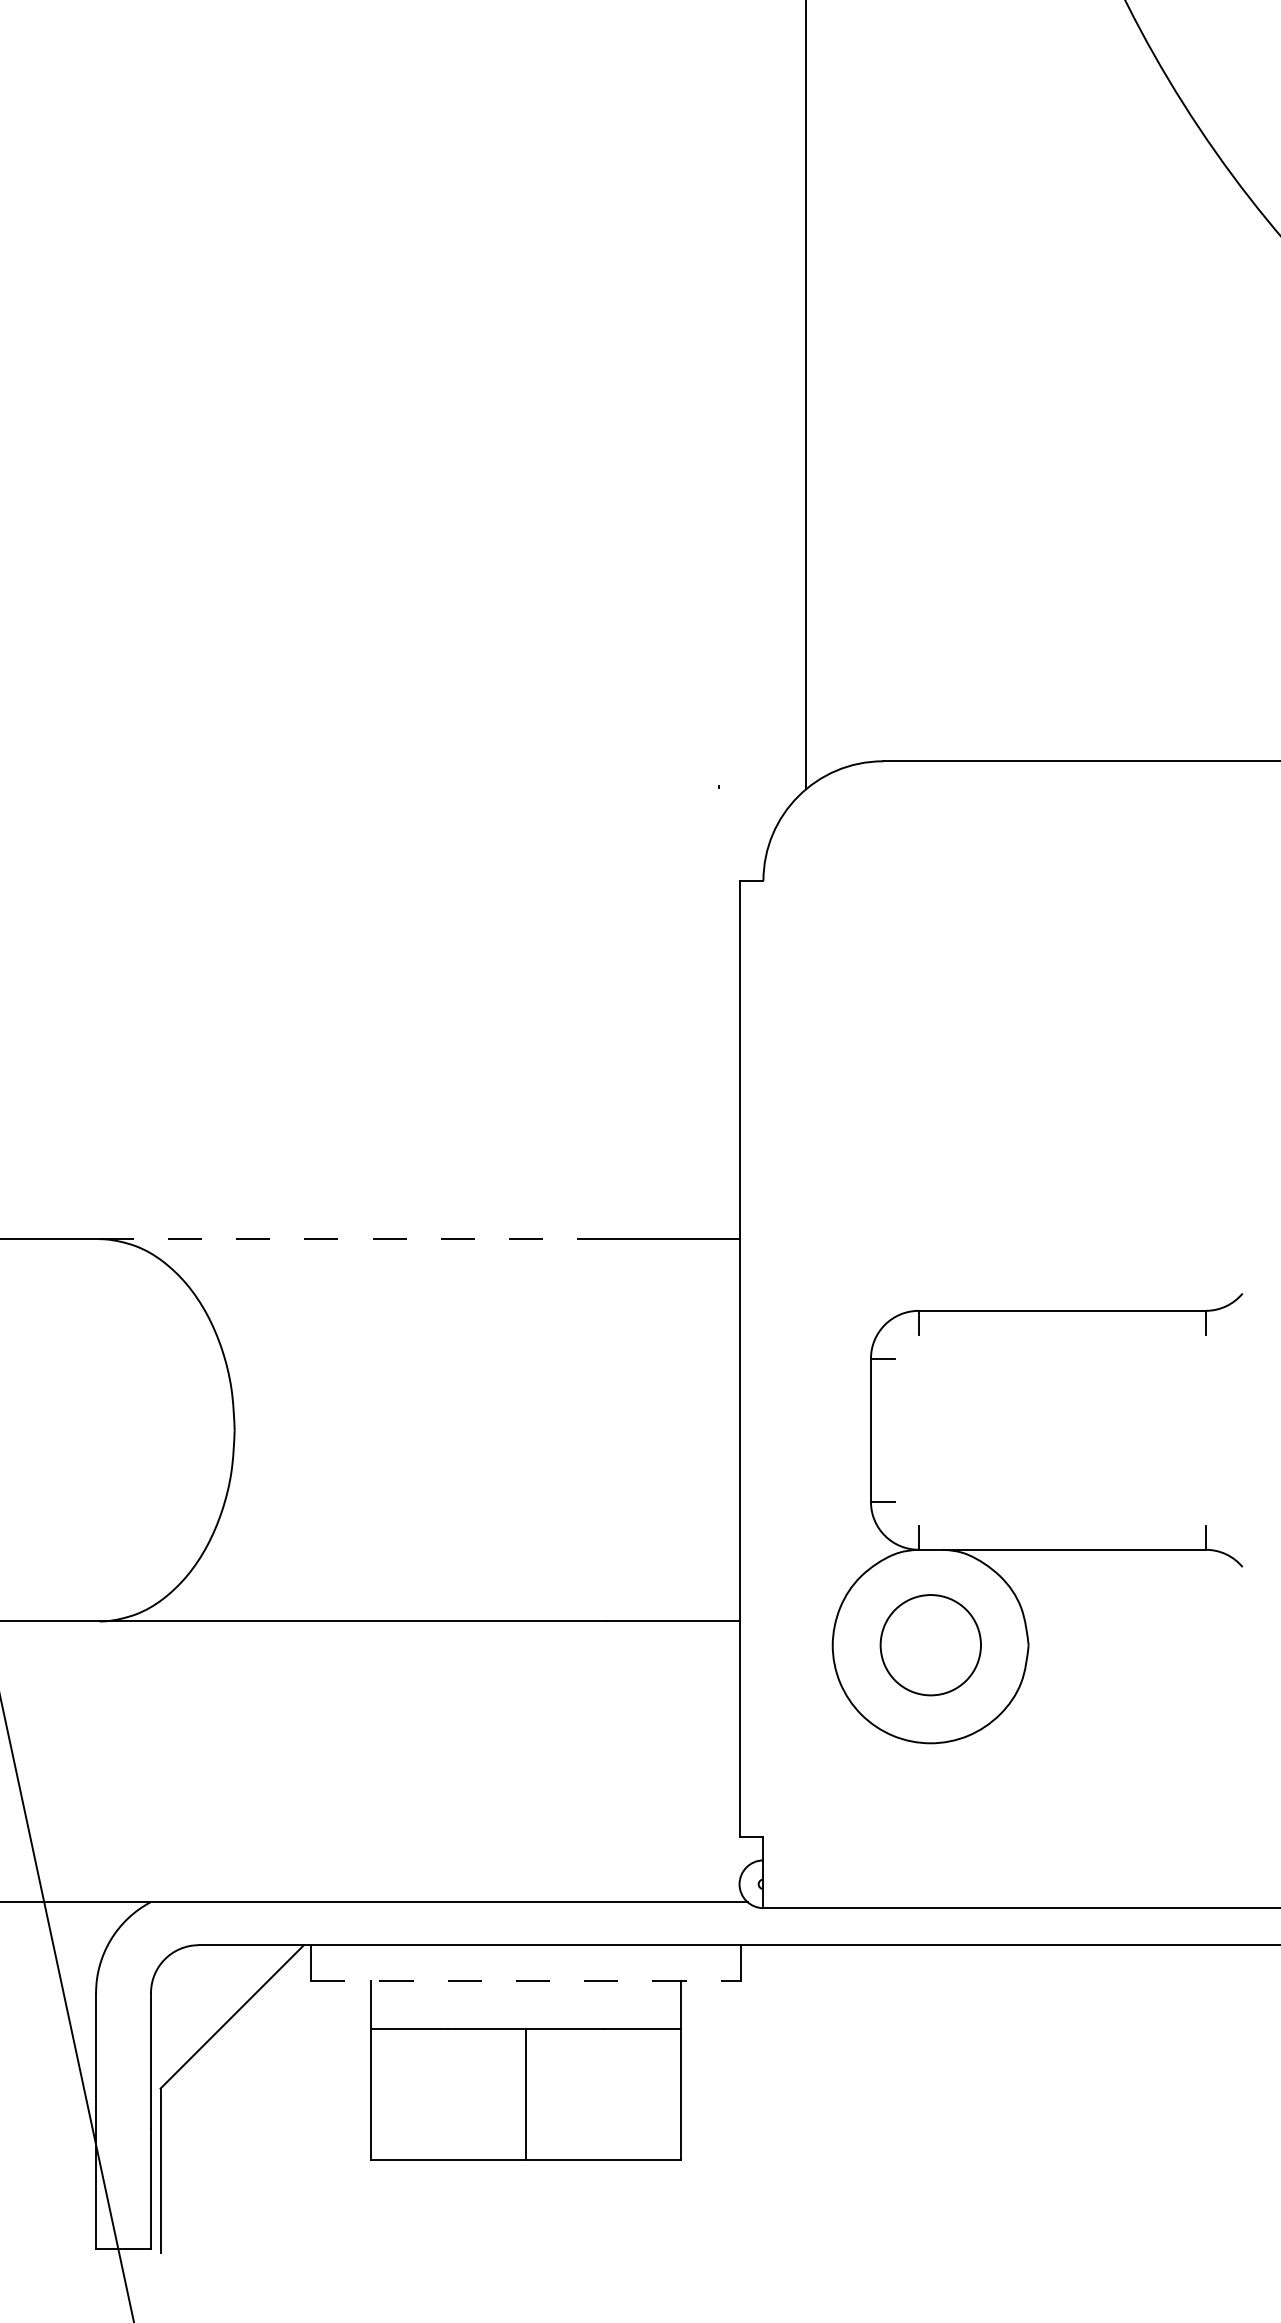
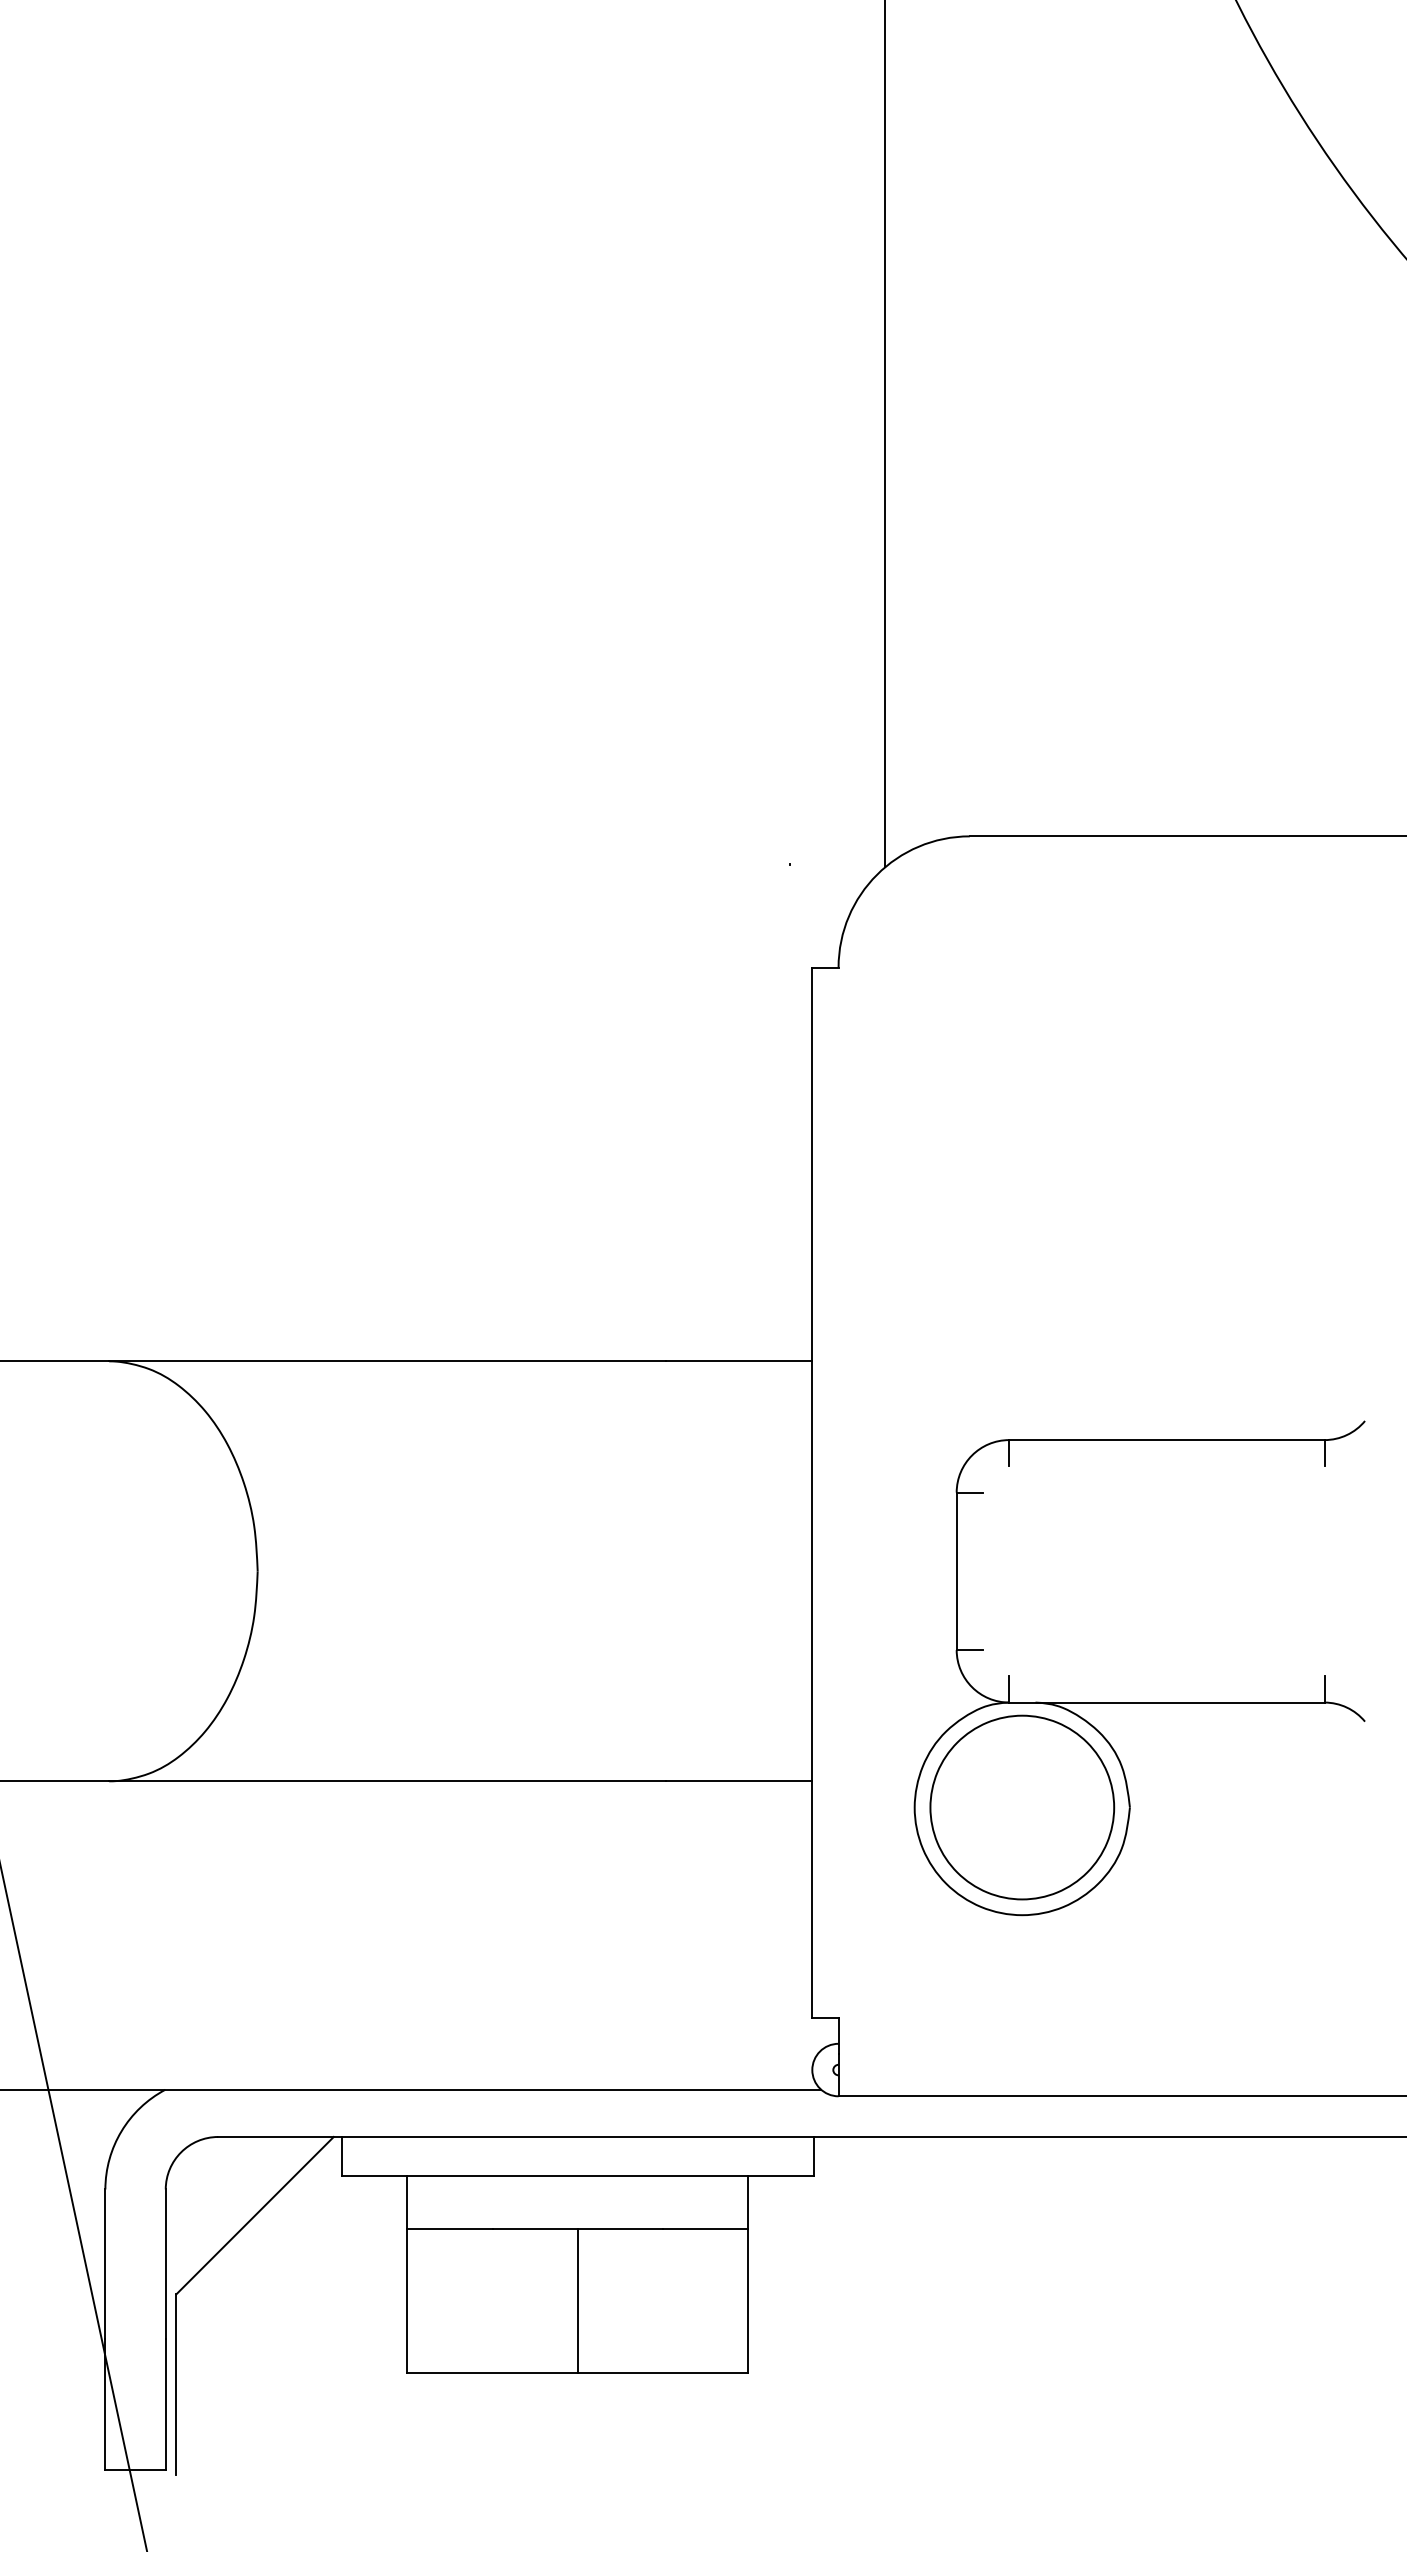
line: (353, 1239) -> (388, 1361), dashed -> solid
part: (930, 1644) -> (1022, 1806), size x1.67
line: (526, 1981) -> (578, 2176), dashed -> solid

